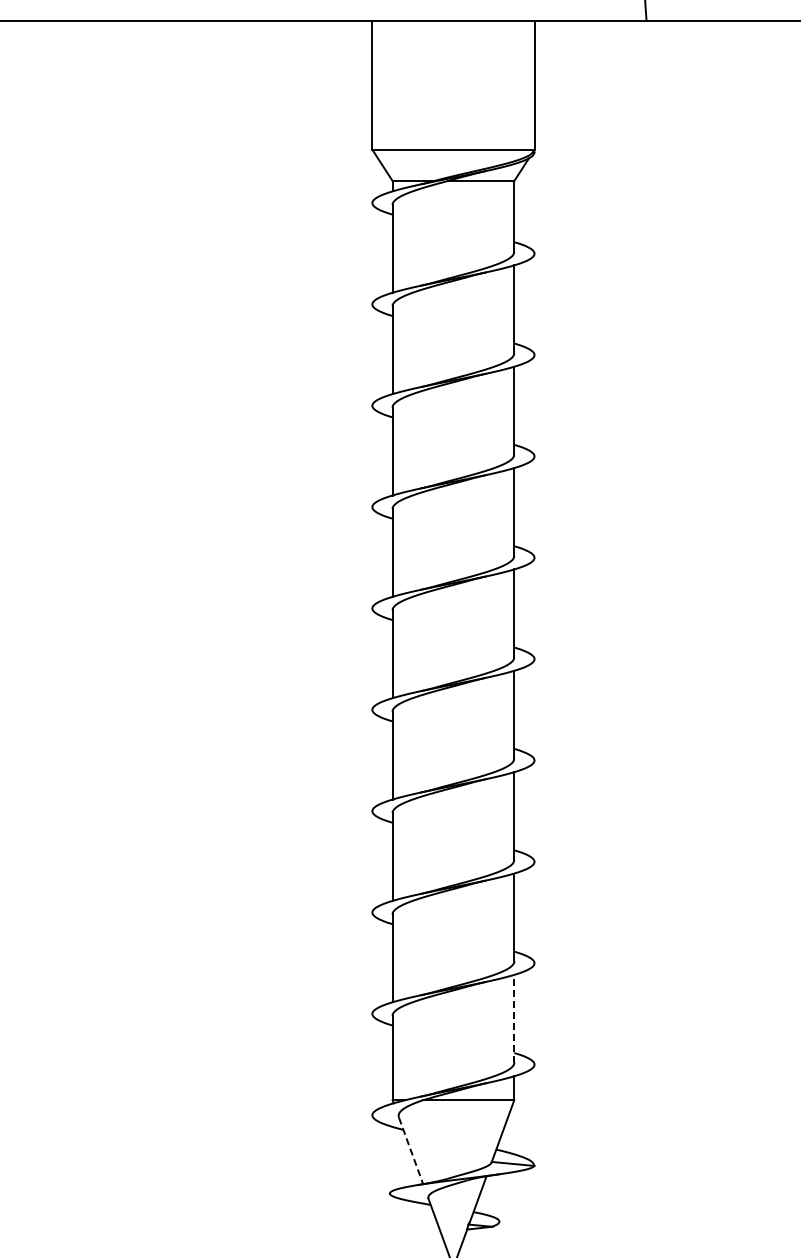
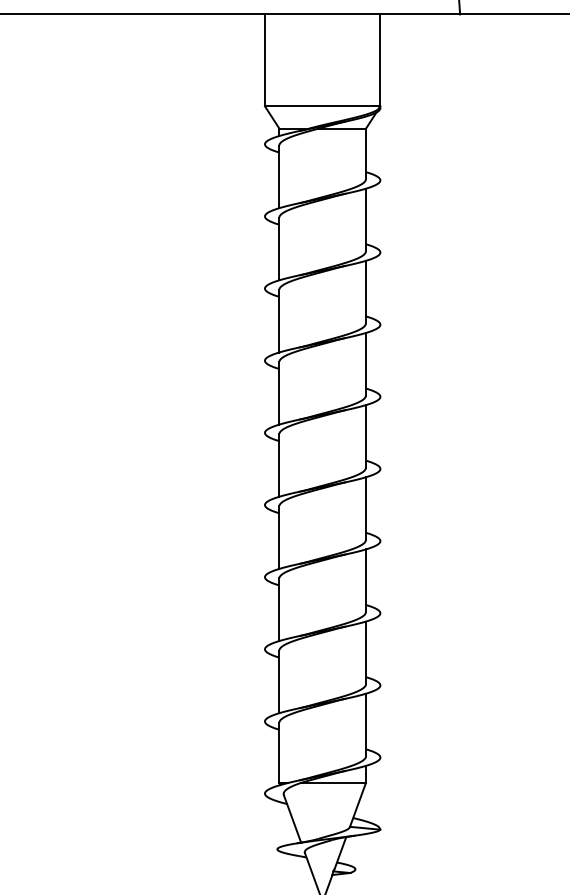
line: (514, 1018) -> (366, 724), dashed -> solid
line: (411, 1151) -> (292, 819), dashed -> solid

